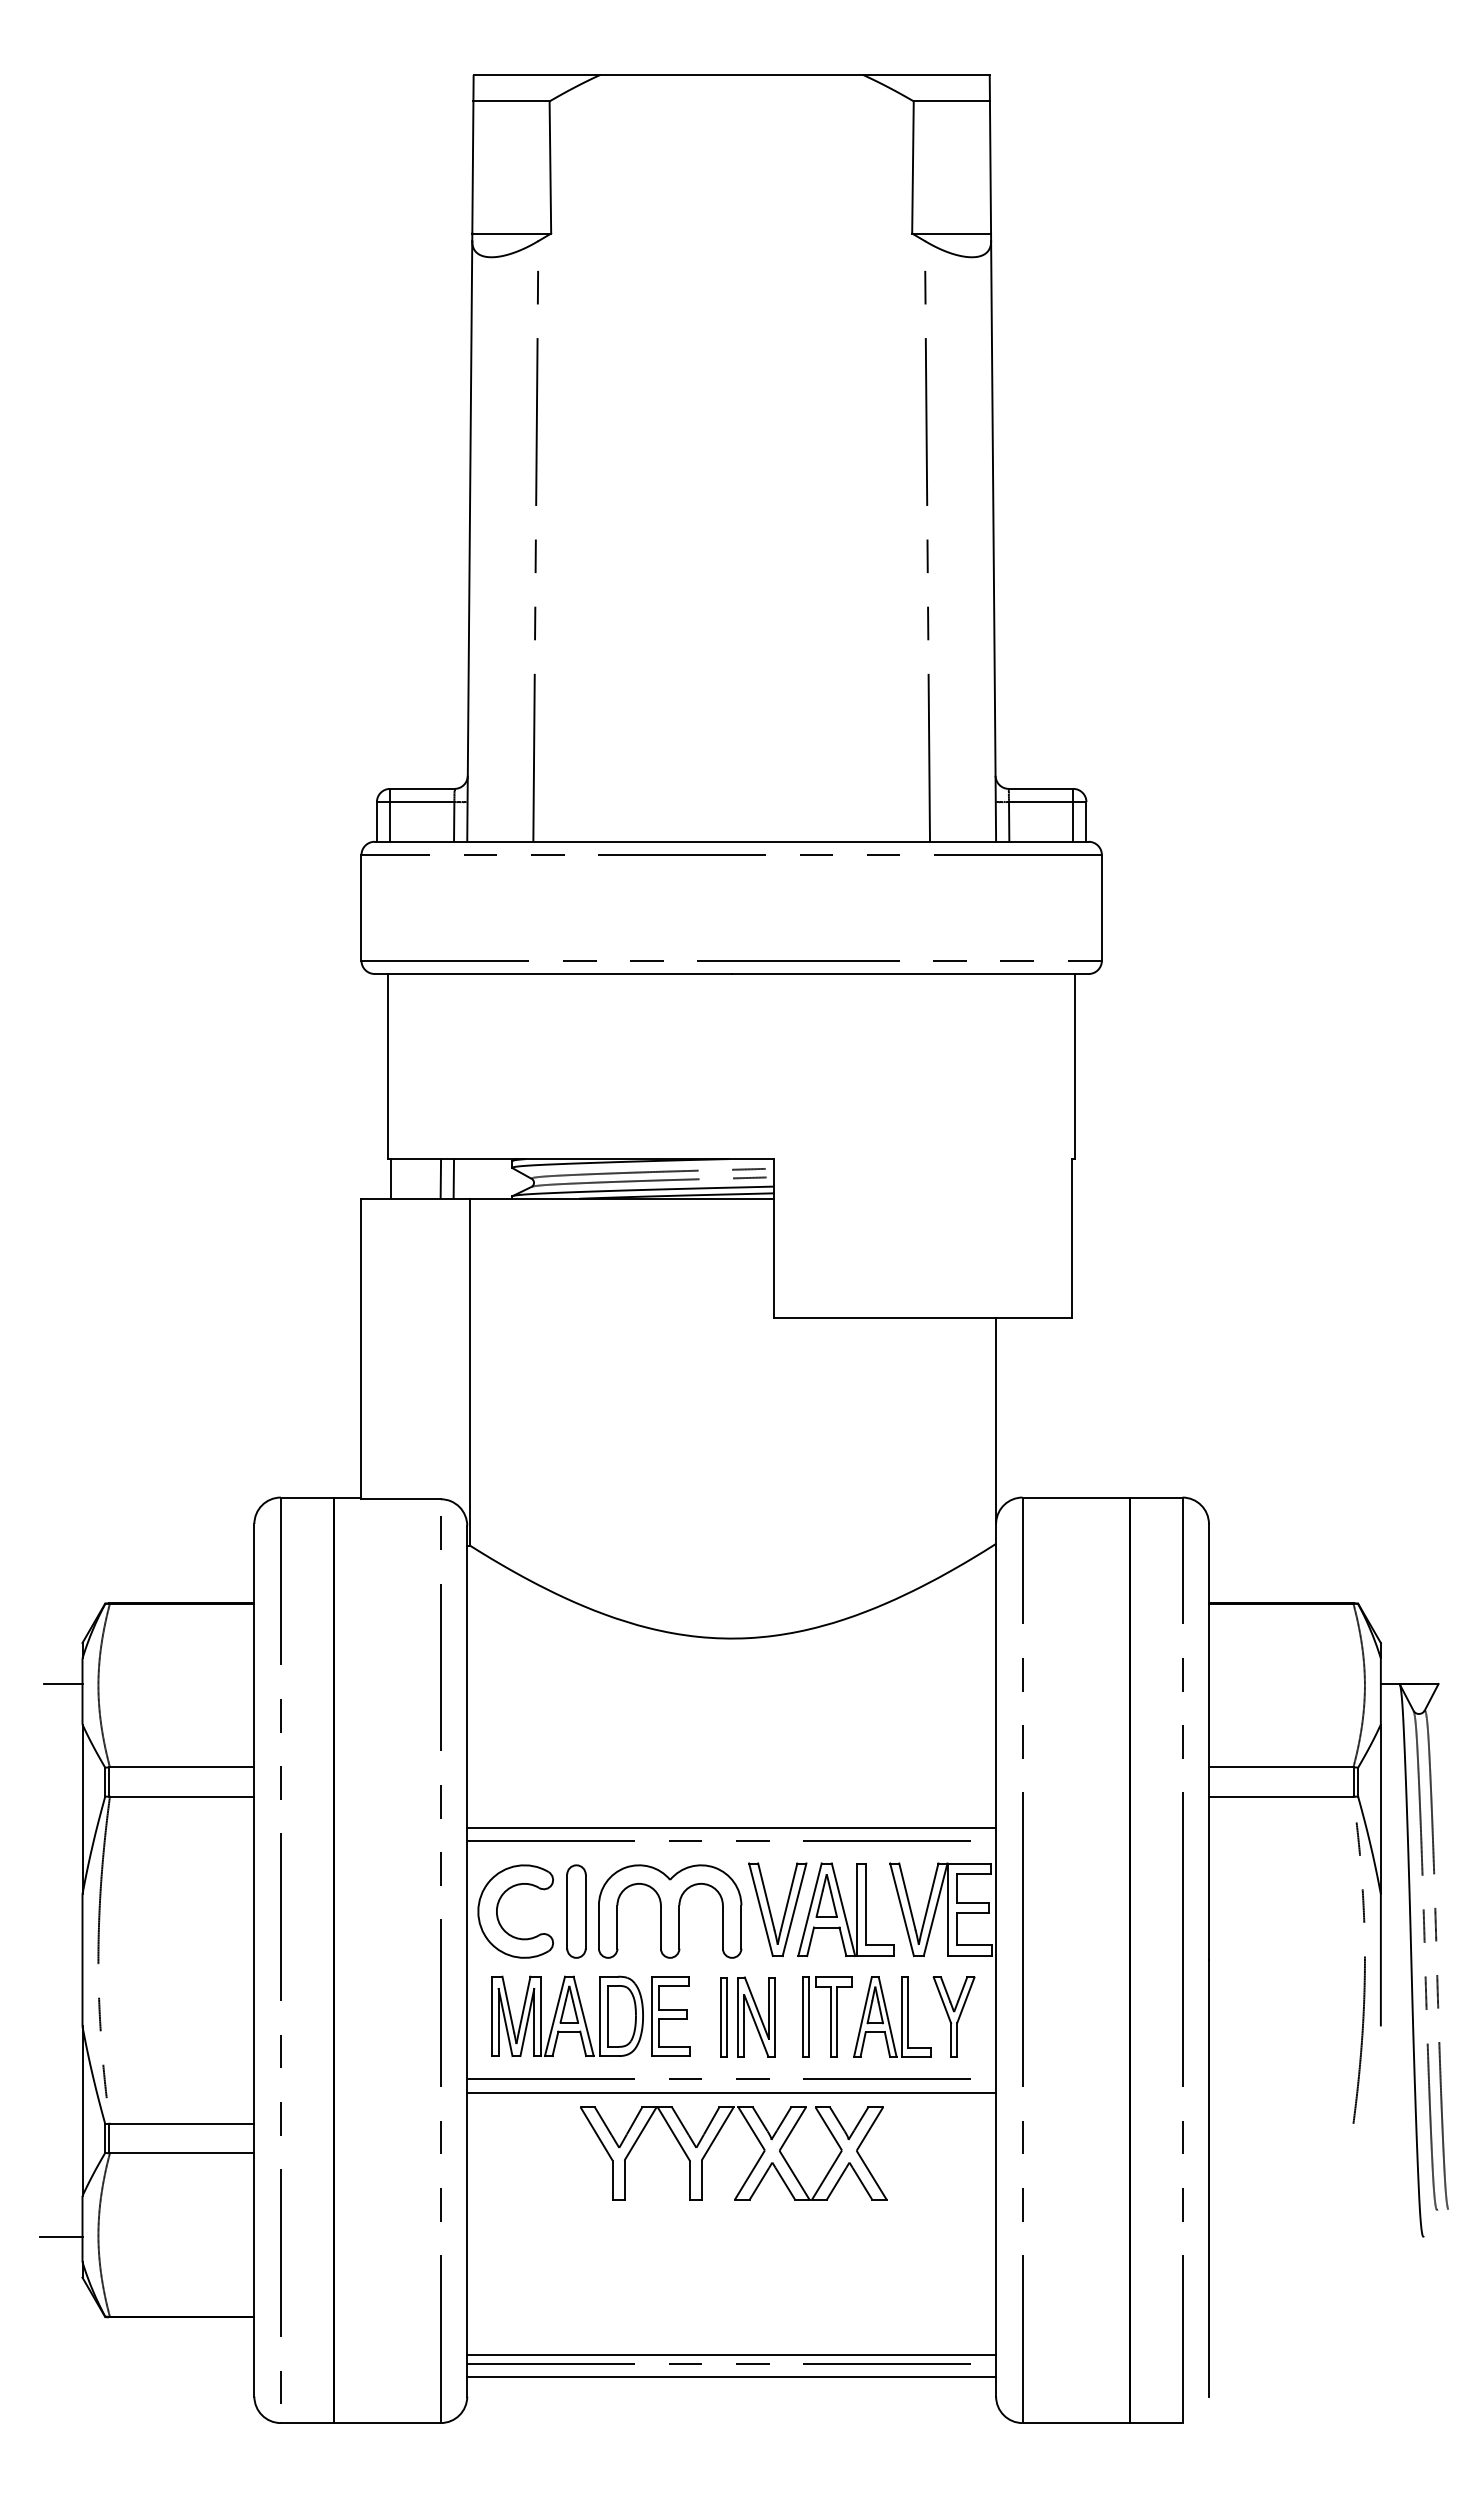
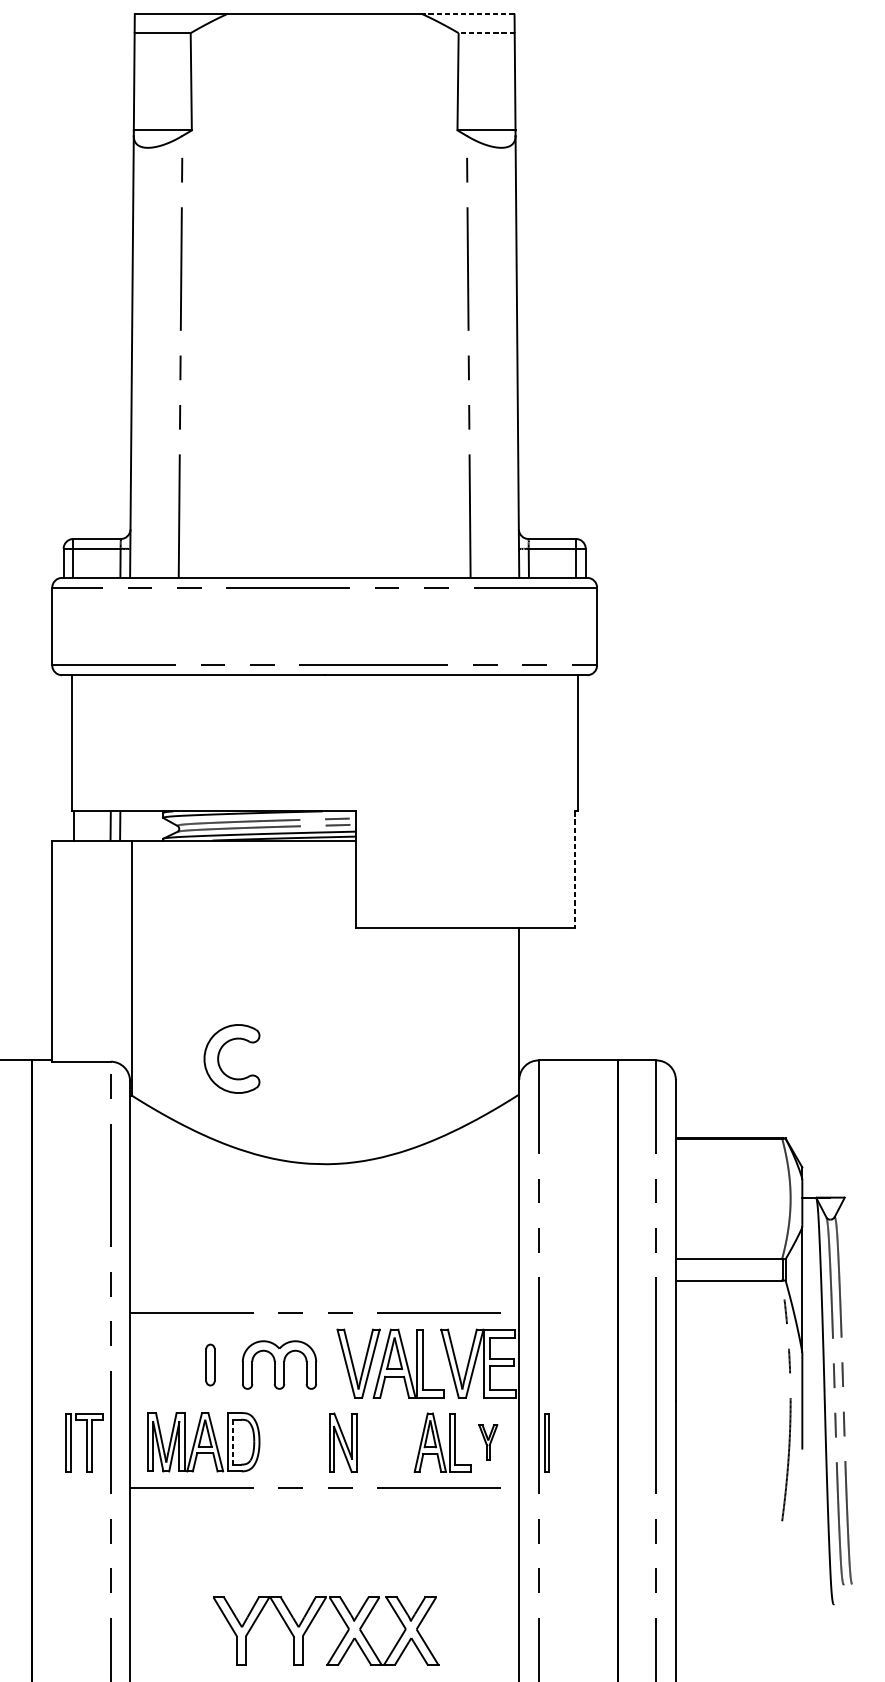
line: (925, 74) -> (467, 13), solid -> dashed
line: (951, 101) -> (486, 33), solid -> dashed
line: (1072, 1238) -> (575, 869), solid -> dashed
line: (731, 1828) -> (324, 1303), removed
part: (498, 1907) -> (219, 1055), moved
part: (576, 1911) -> (210, 1365), size x0.6
part: (670, 1911) -> (279, 1365), size x0.7
line: (607, 2016) -> (233, 1442), solid -> dashed
part: (670, 2016) -> (279, 1442), removed
part: (827, 2016) -> (84, 1442), moved
part: (953, 2016) -> (487, 1442), size x0.6
part: (723, 2017) -> (546, 1443), moved
line: (731, 2092) -> (324, 1498), removed
part: (714, 2141) -> (312, 1622), moved

